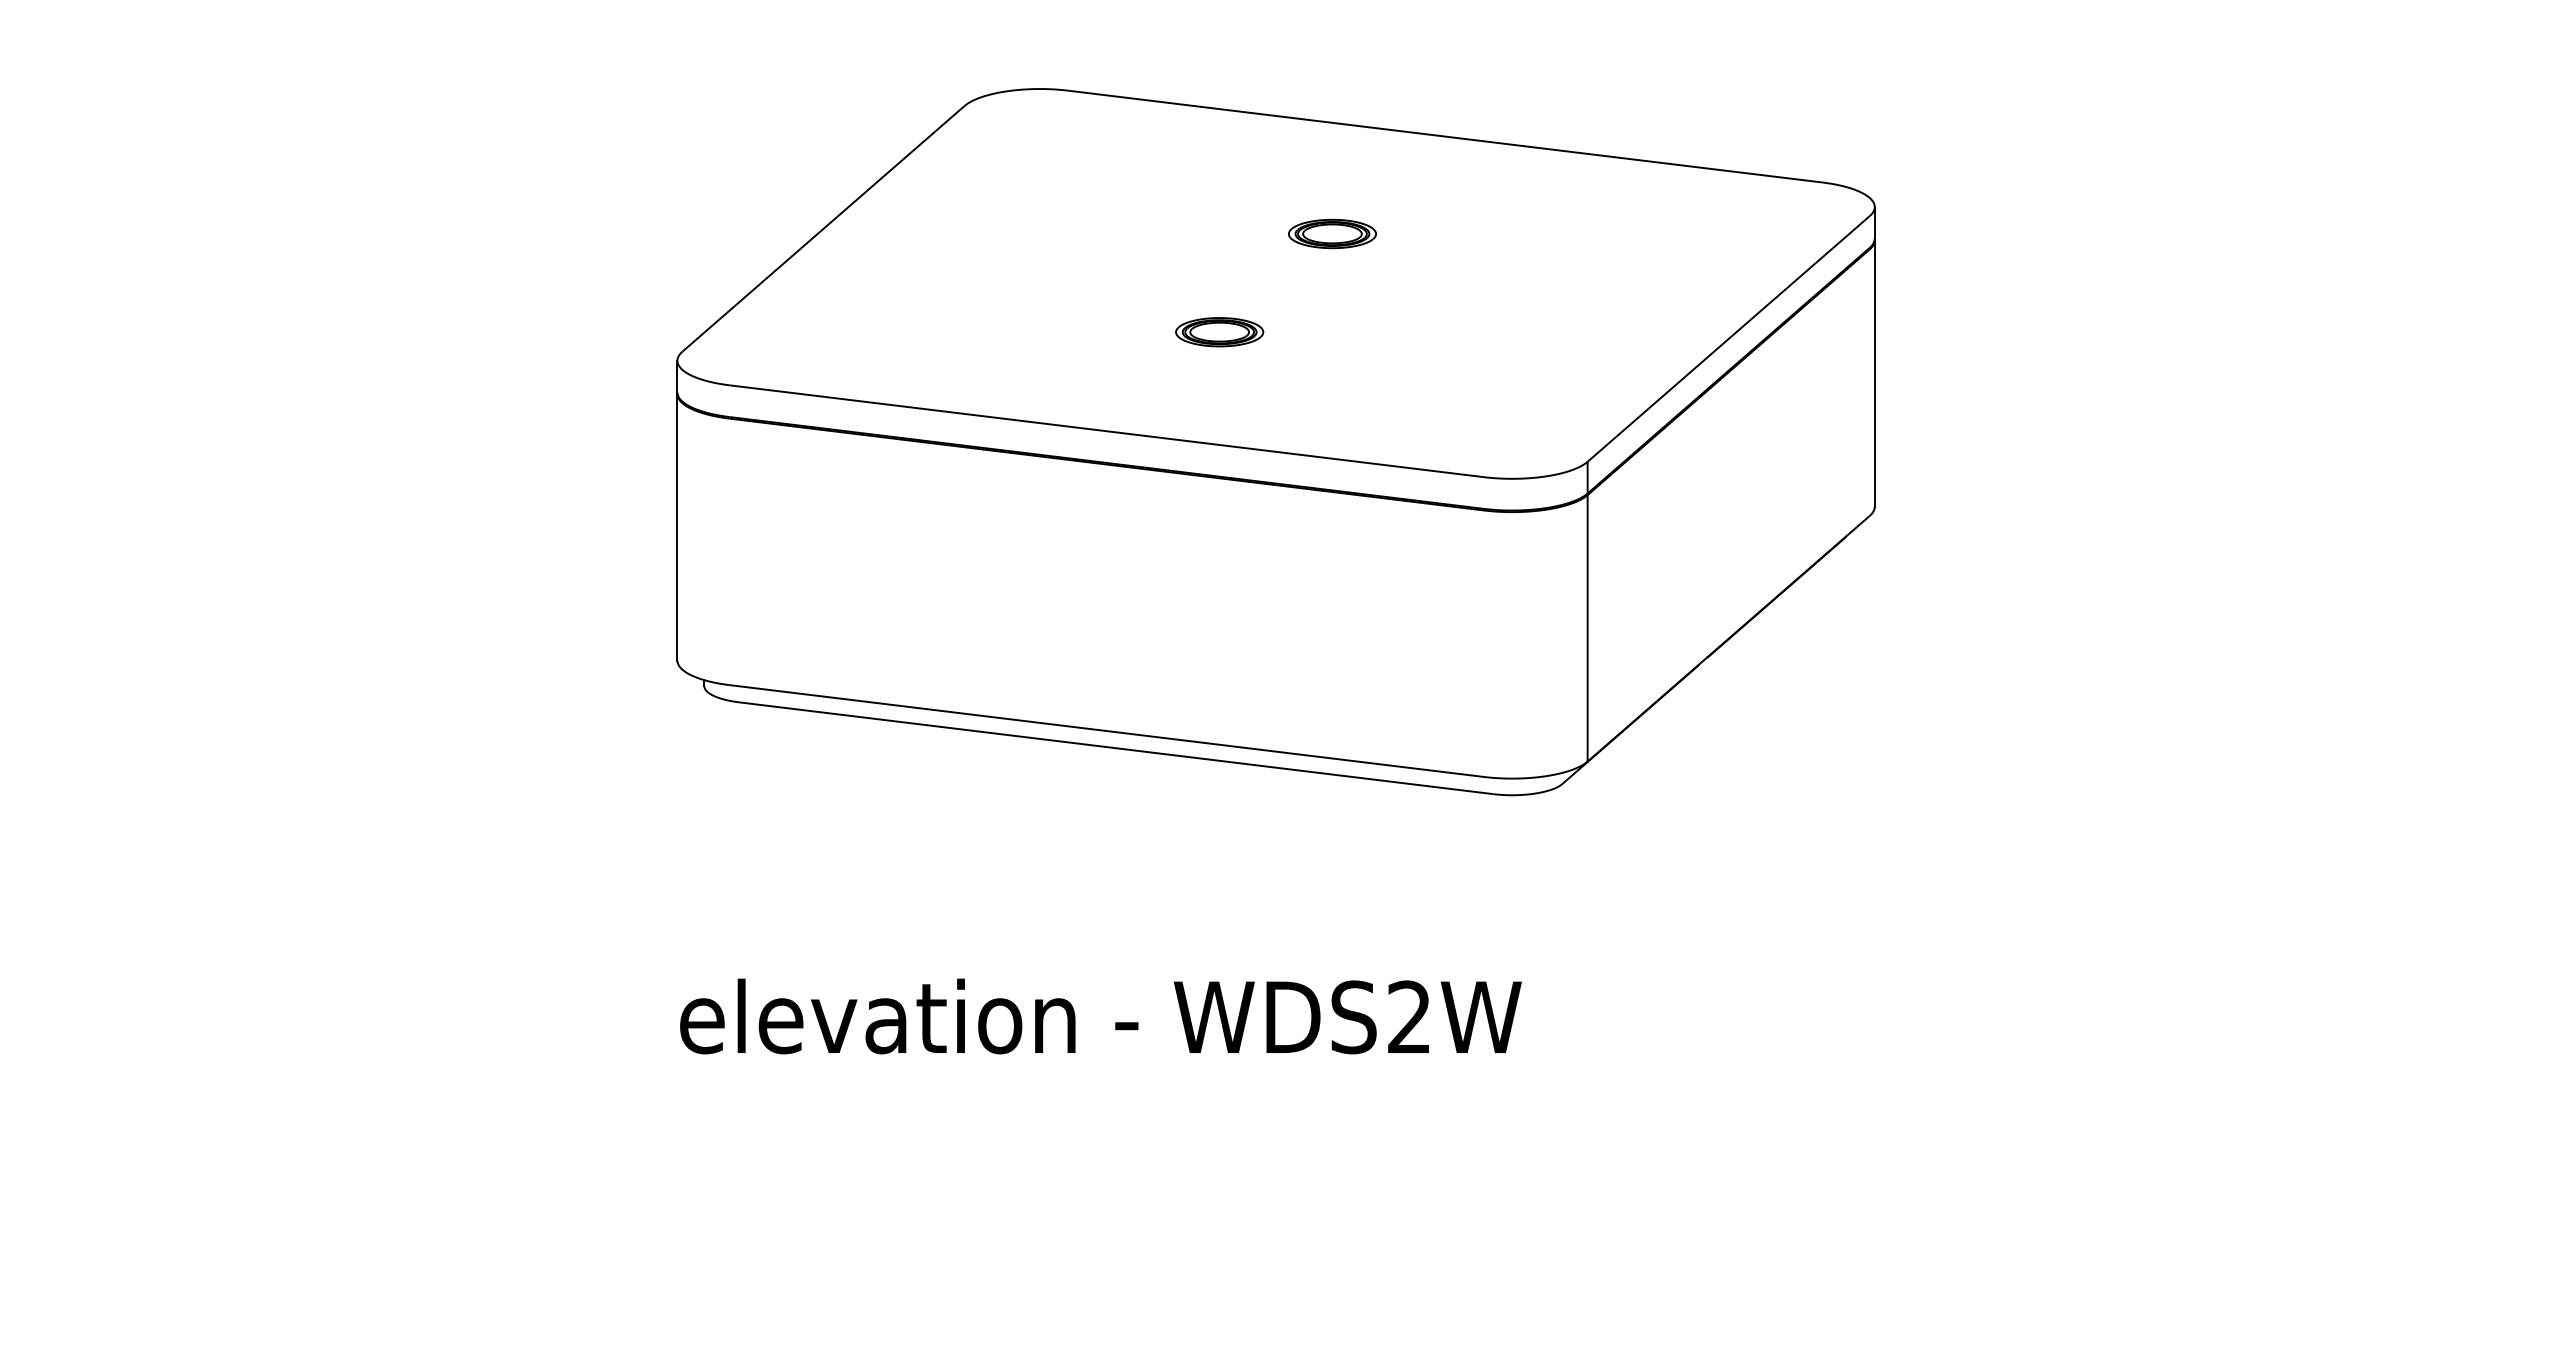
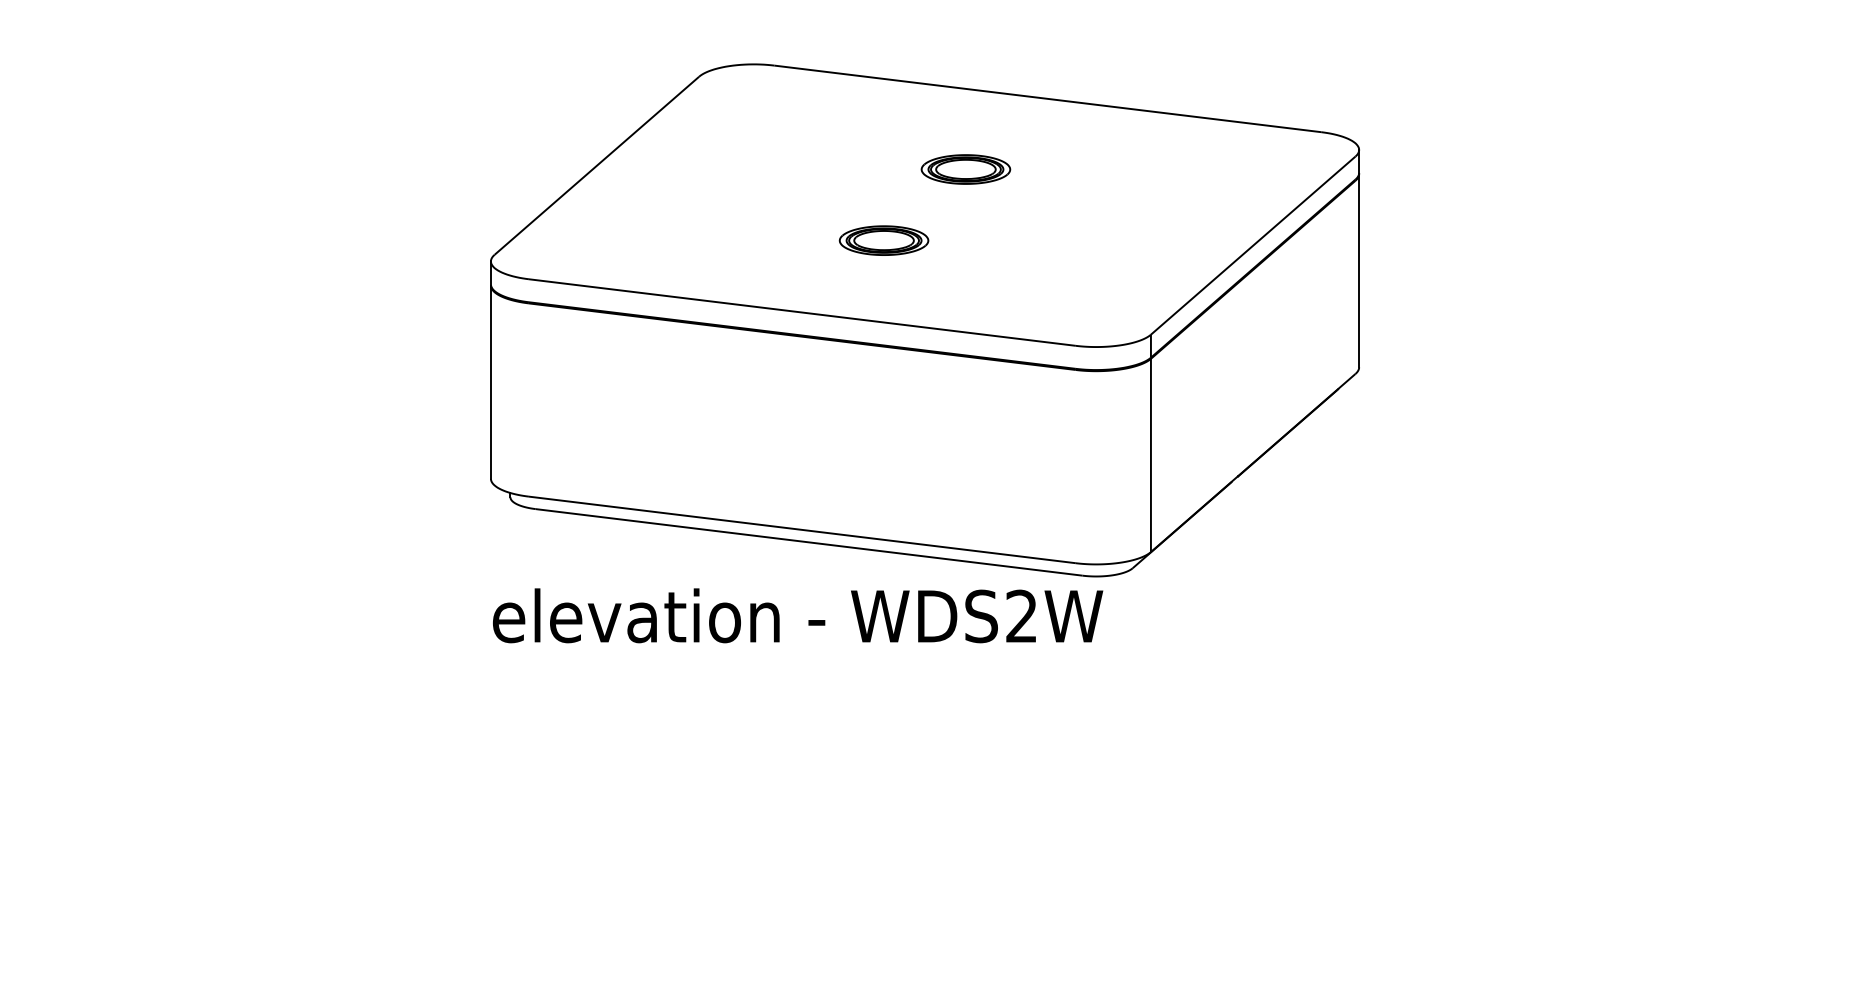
part: (1332, 233) -> (965, 169), size x1.4
part: (1219, 332) -> (884, 240), size x1.4
text: (1100, 1016) -> (797, 615), moved

